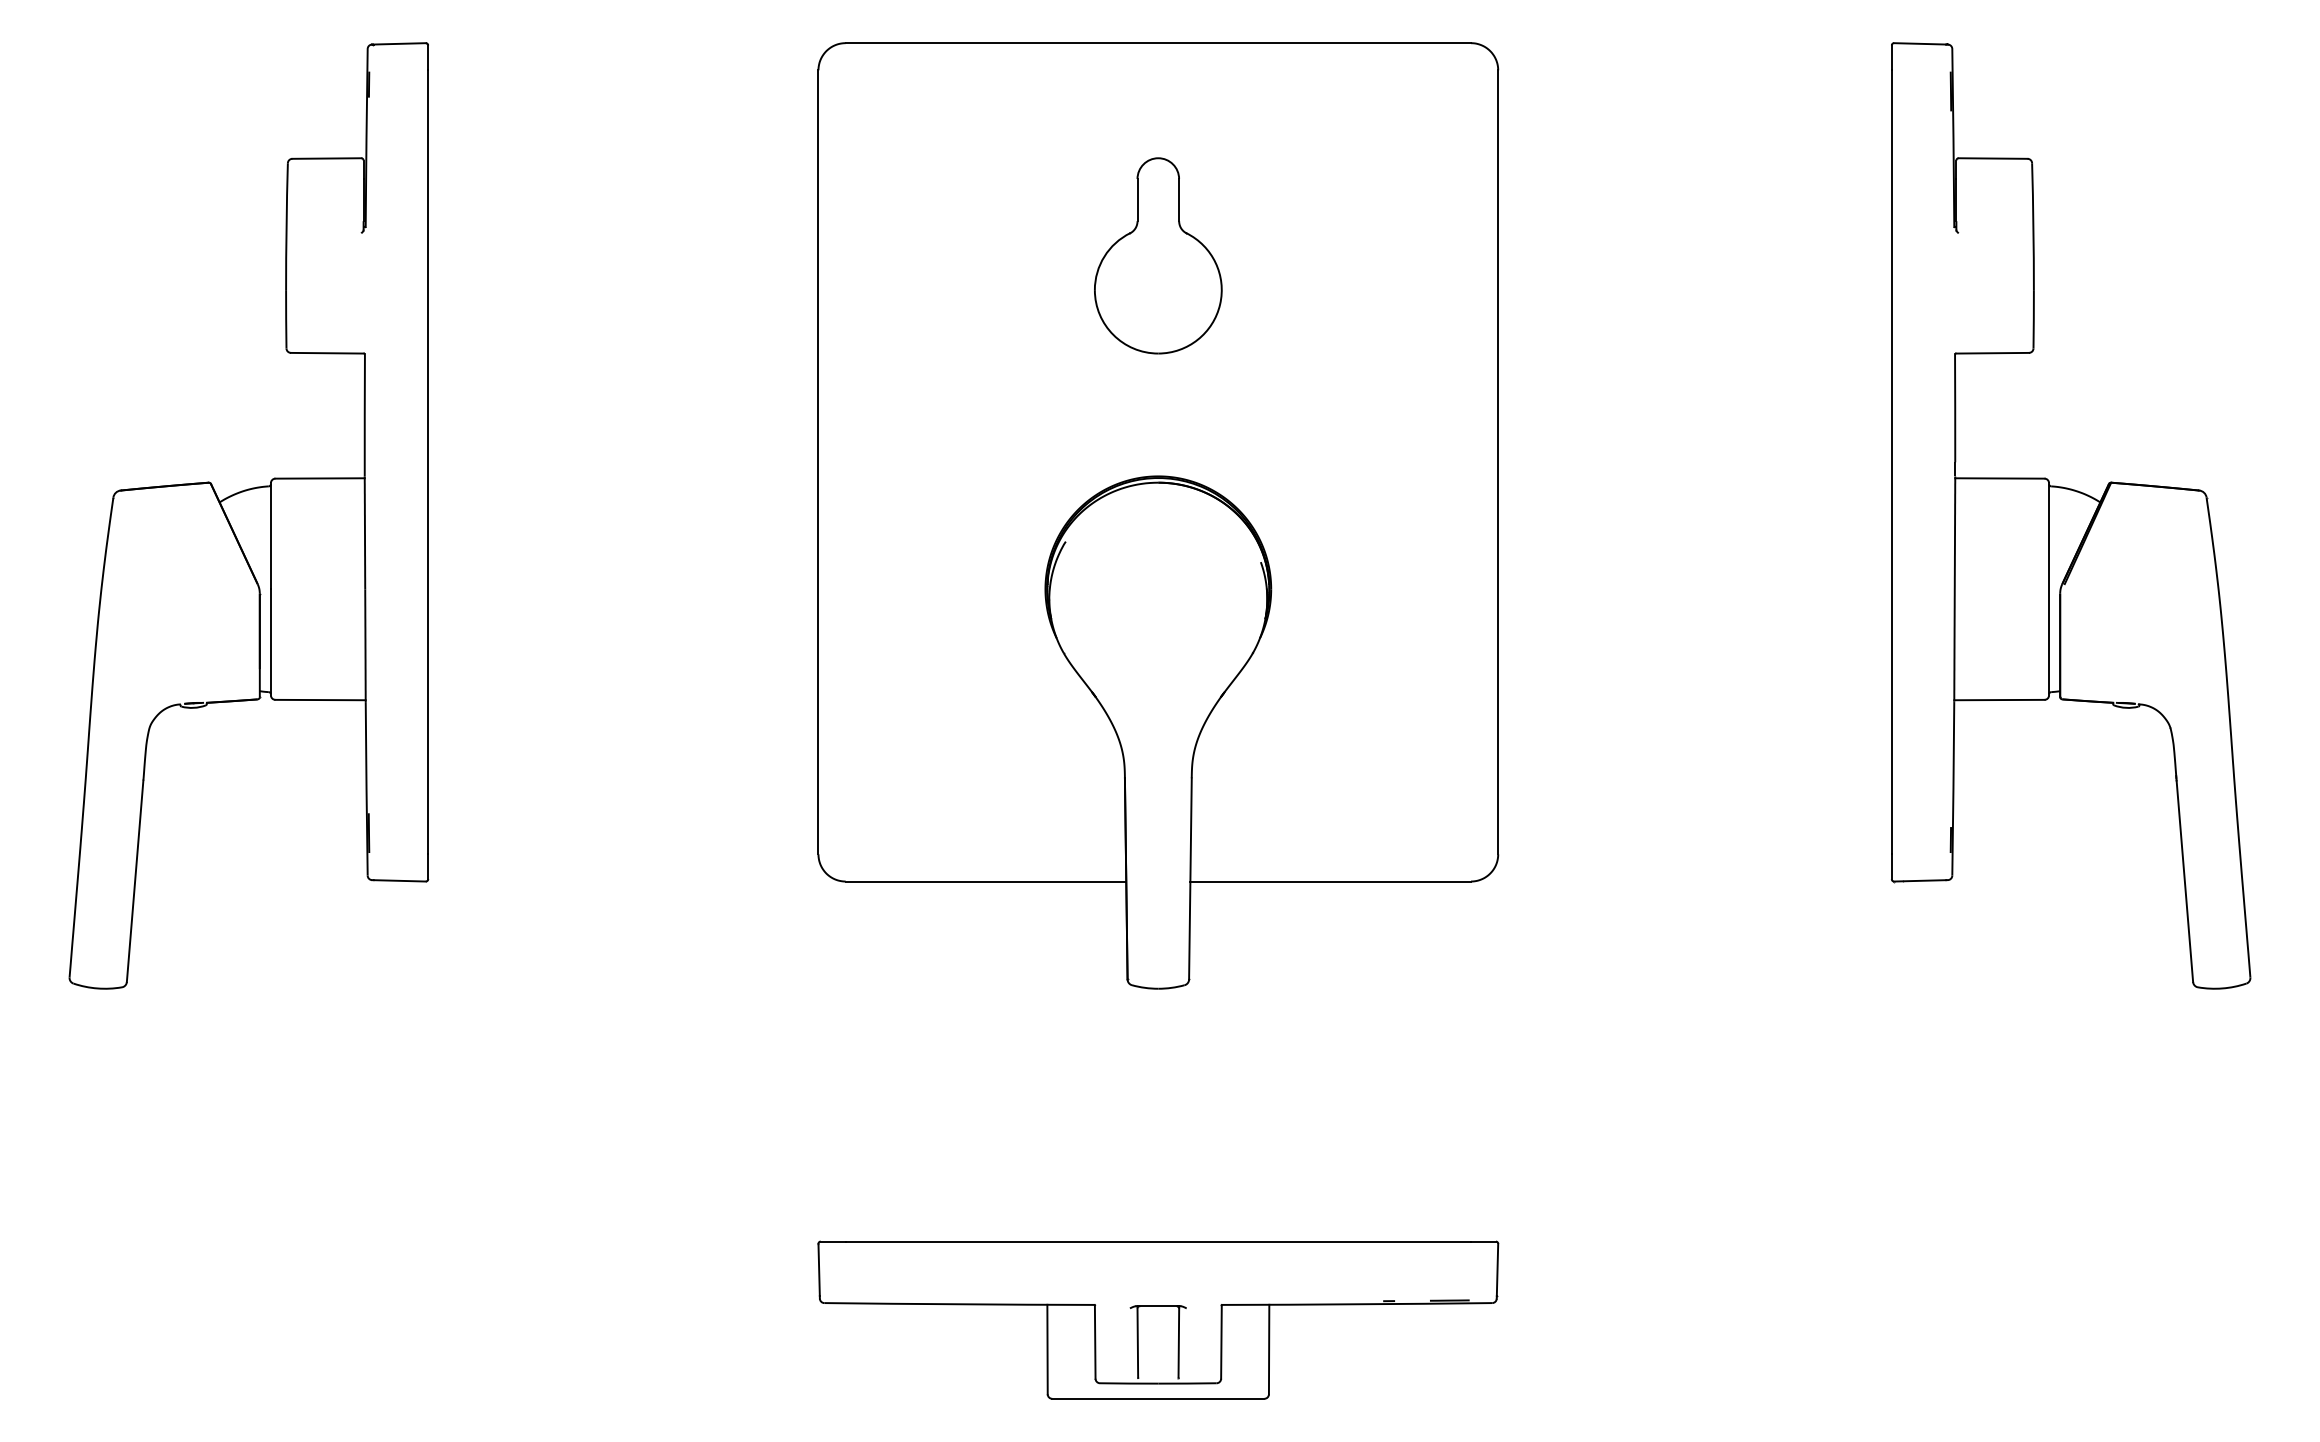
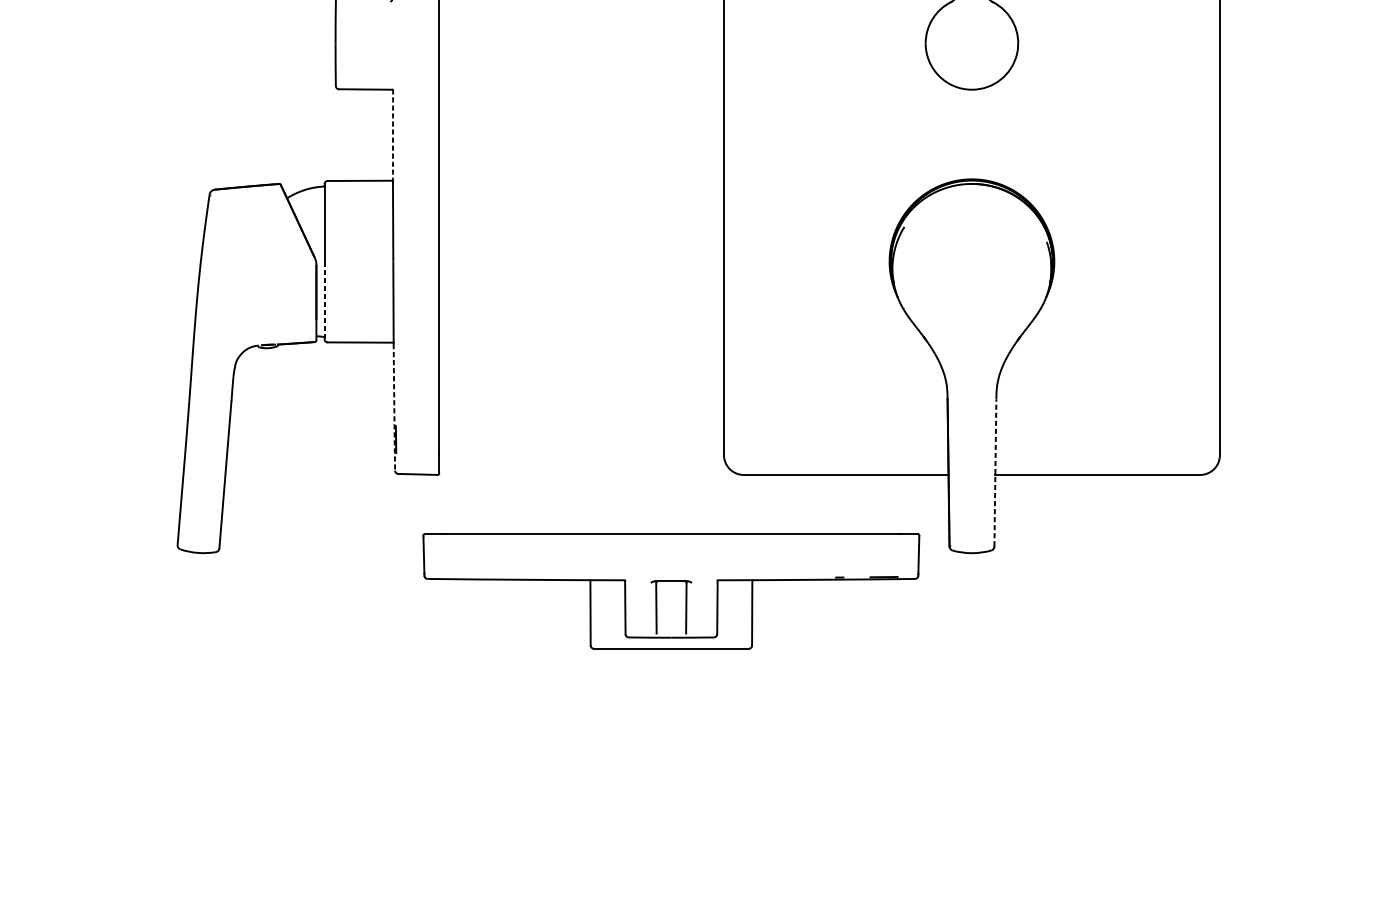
arc: (364, 414) -> (392, 134), solid -> dashed
line: (270, 641) -> (324, 299), solid -> dashed
arc: (366, 788) -> (394, 407), solid -> dashed
line: (1190, 878) -> (995, 472), solid -> dashed
part: (1158, 1319) -> (671, 590), moved

